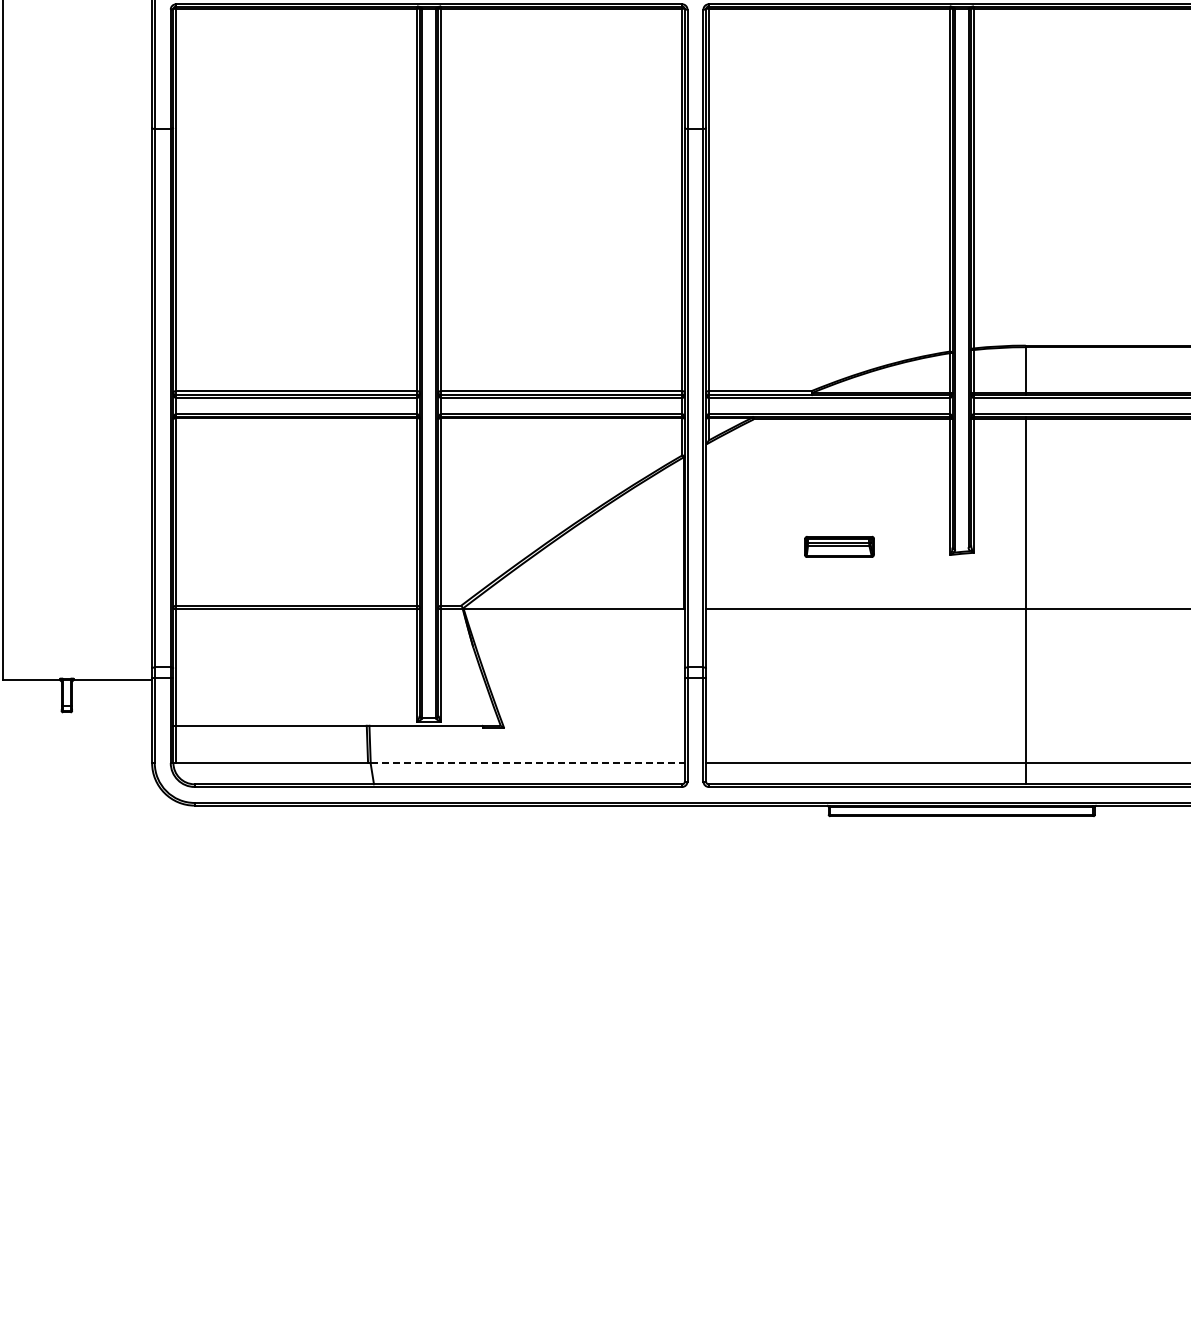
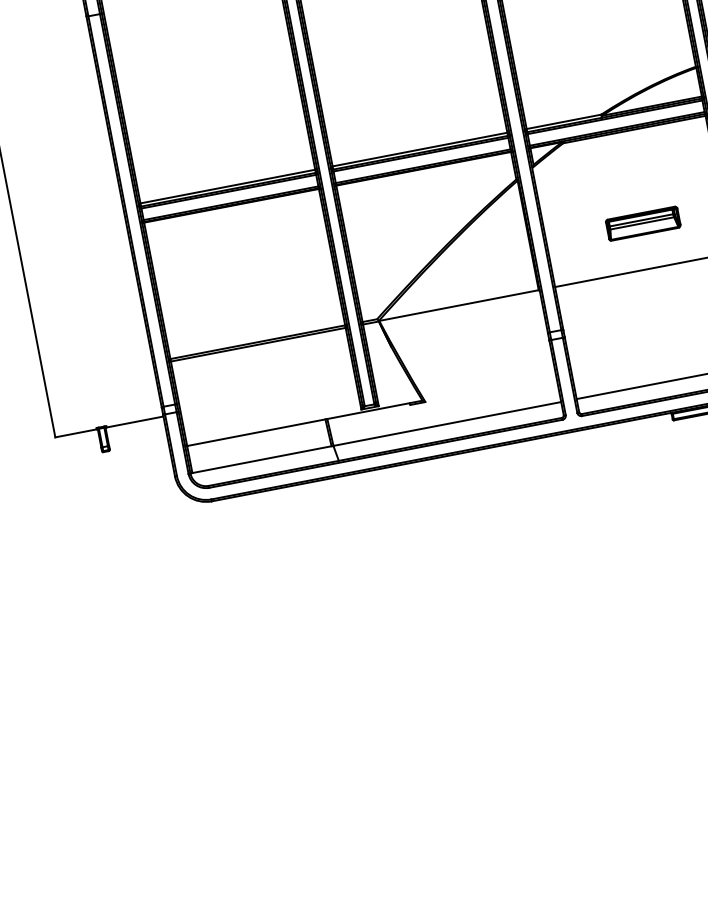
part: (839, 546) -> (643, 223), size x1.43
line: (528, 763) -> (447, 424), dashed -> solid

